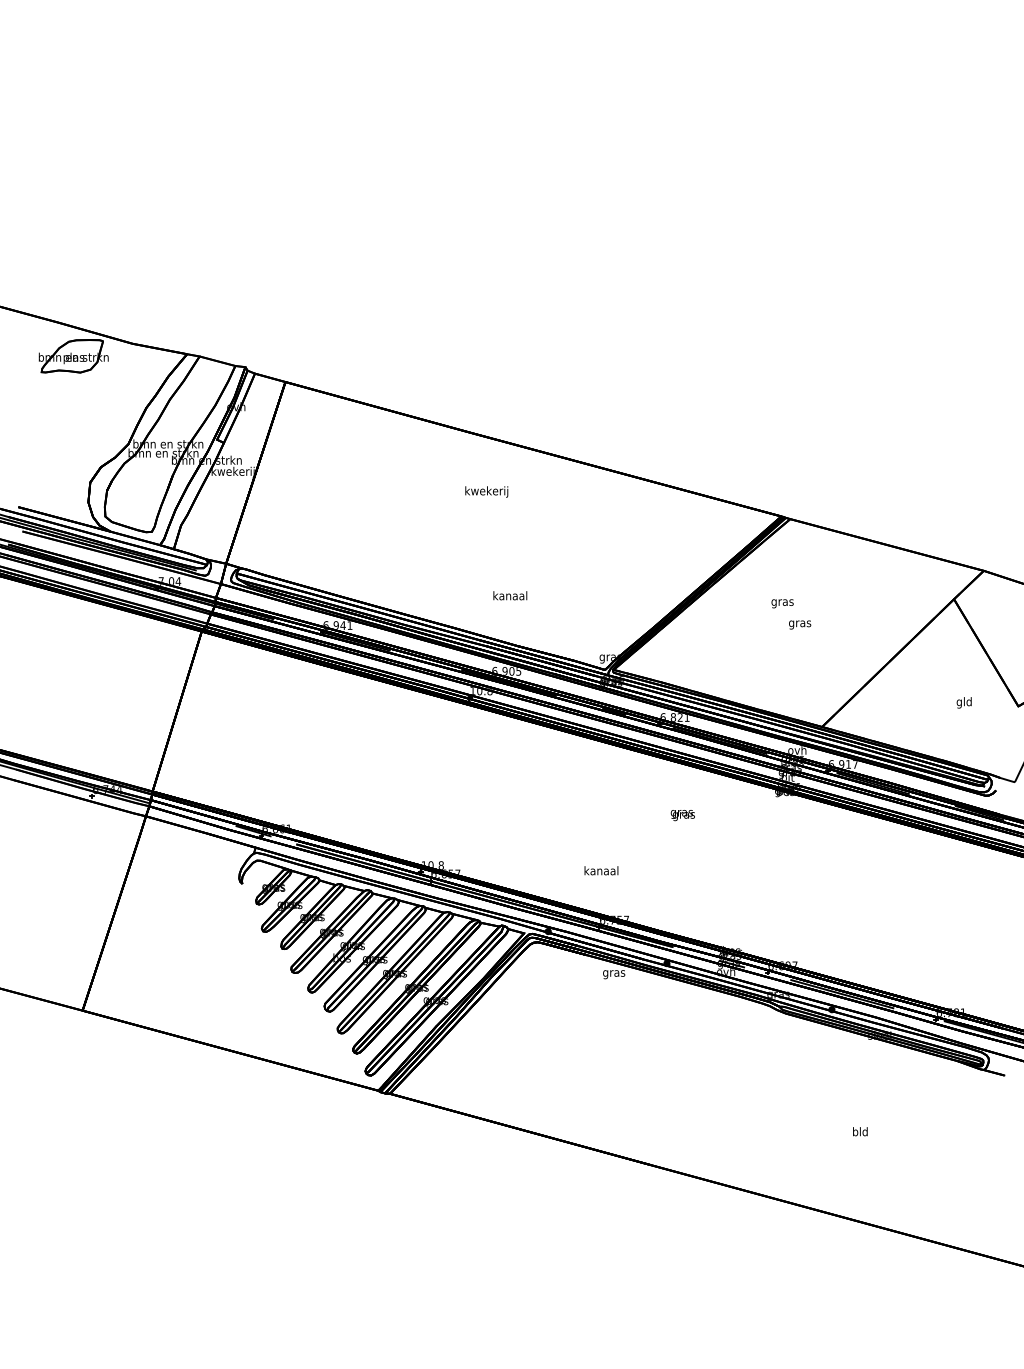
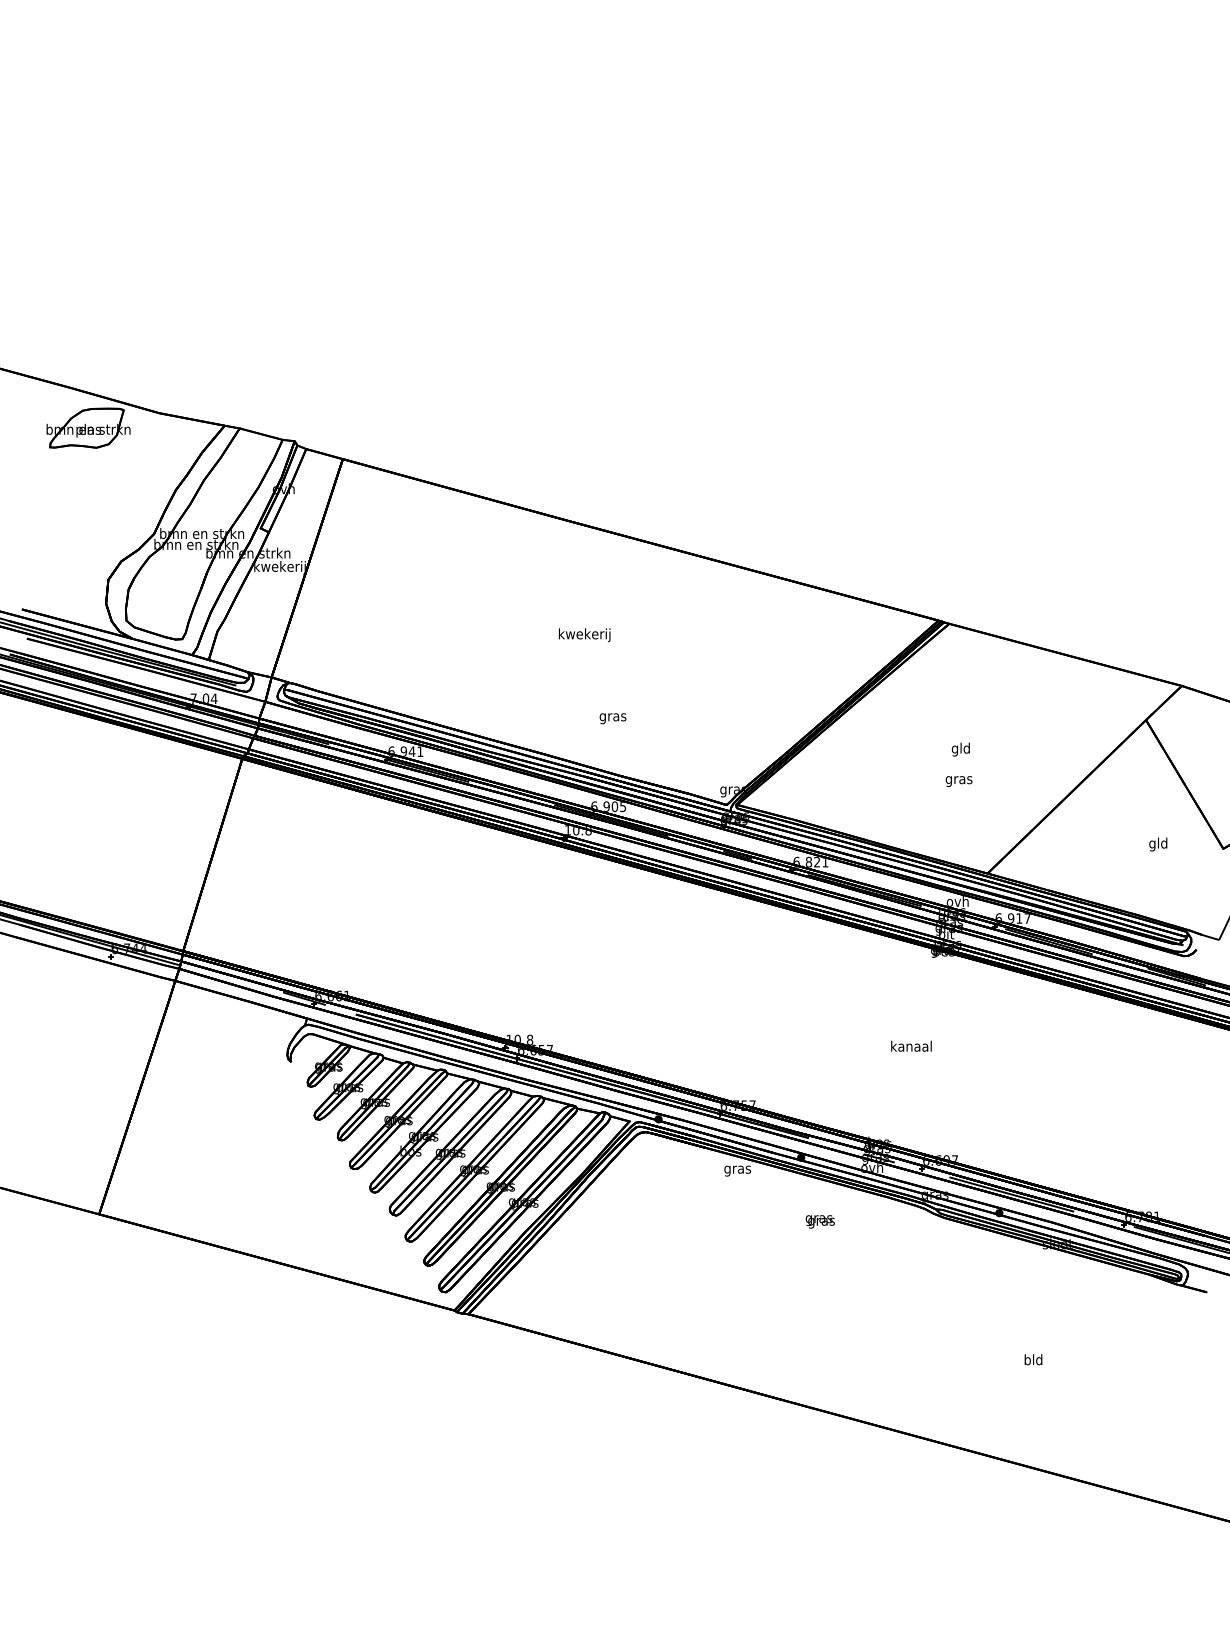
text: (486, 492) -> (584, 635), moved
text: (509, 597) -> (612, 717), kanaal -> gras
text: (782, 603) -> (958, 781), moved
text: (799, 623) -> (960, 749), gras -> gld
text: (682, 815) -> (819, 1221), moved
text: (601, 870) -> (911, 1045), moved

